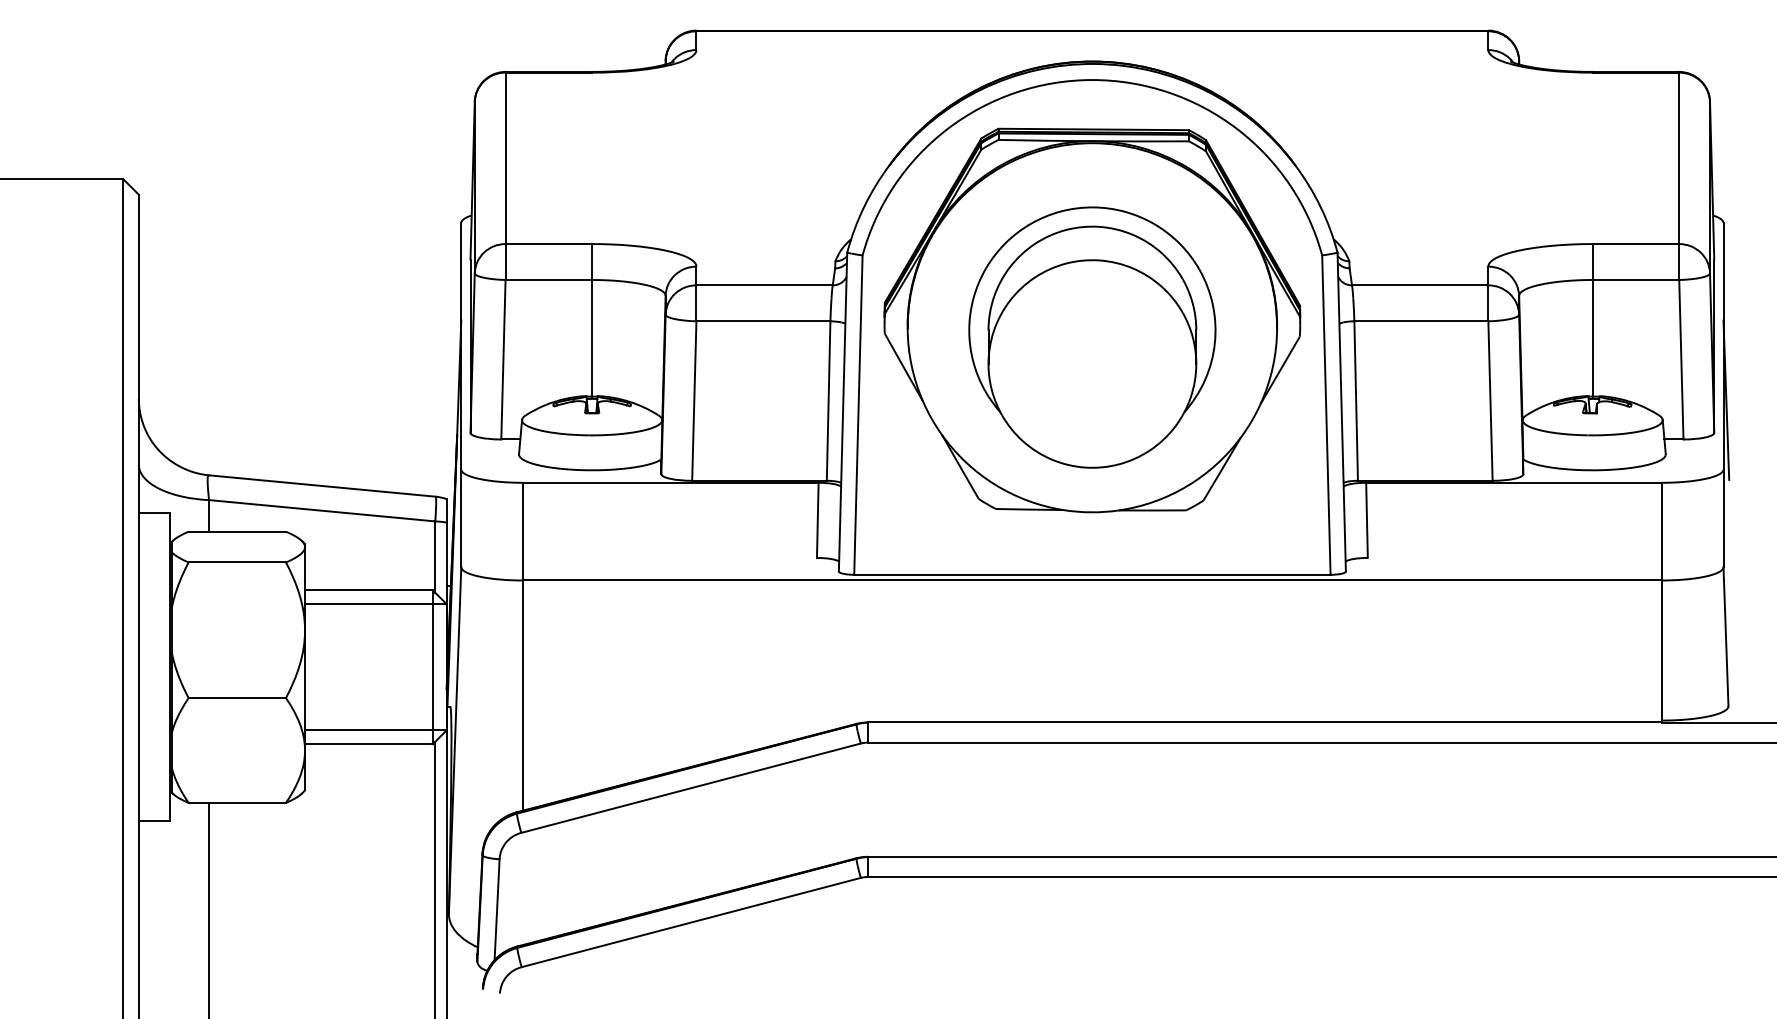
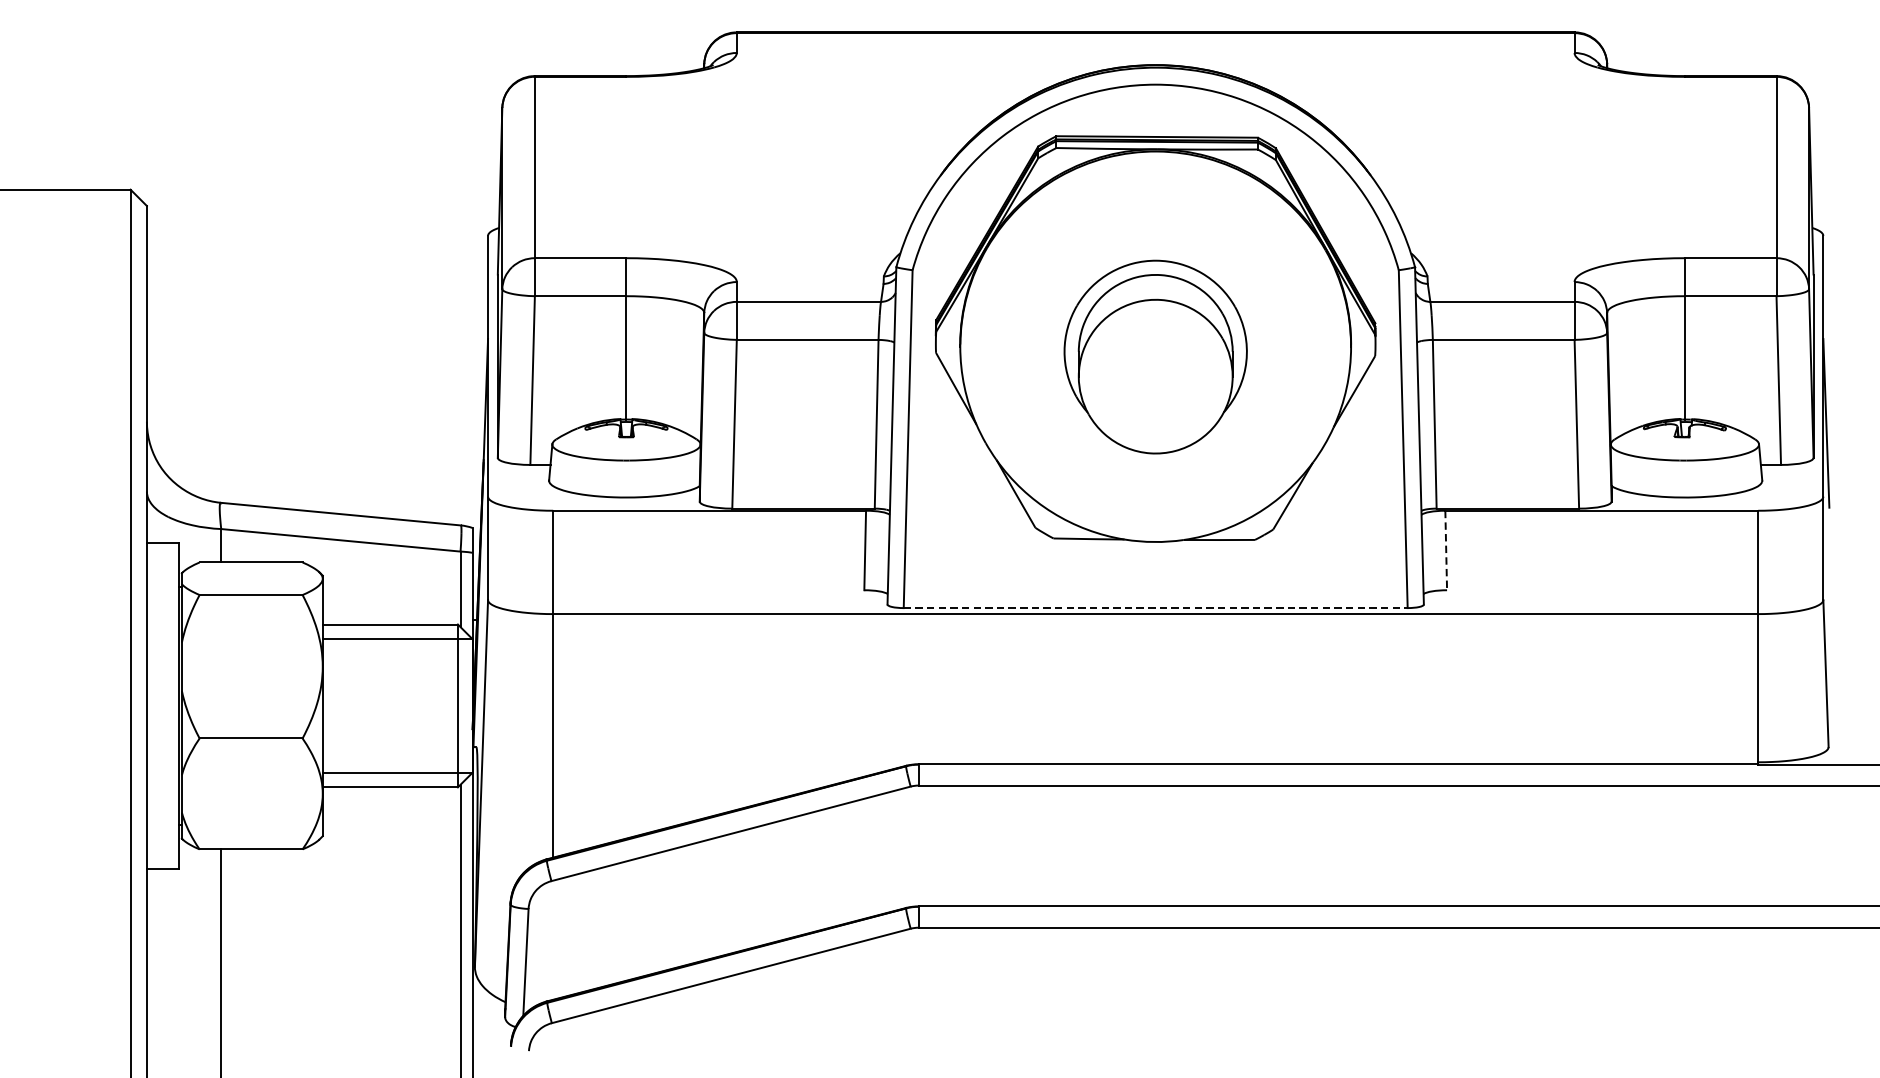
part: (1092, 337) -> (1155, 357), size x0.7
line: (1367, 520) -> (1446, 550), solid -> dashed
line: (1092, 574) -> (1155, 607), solid -> dashed

